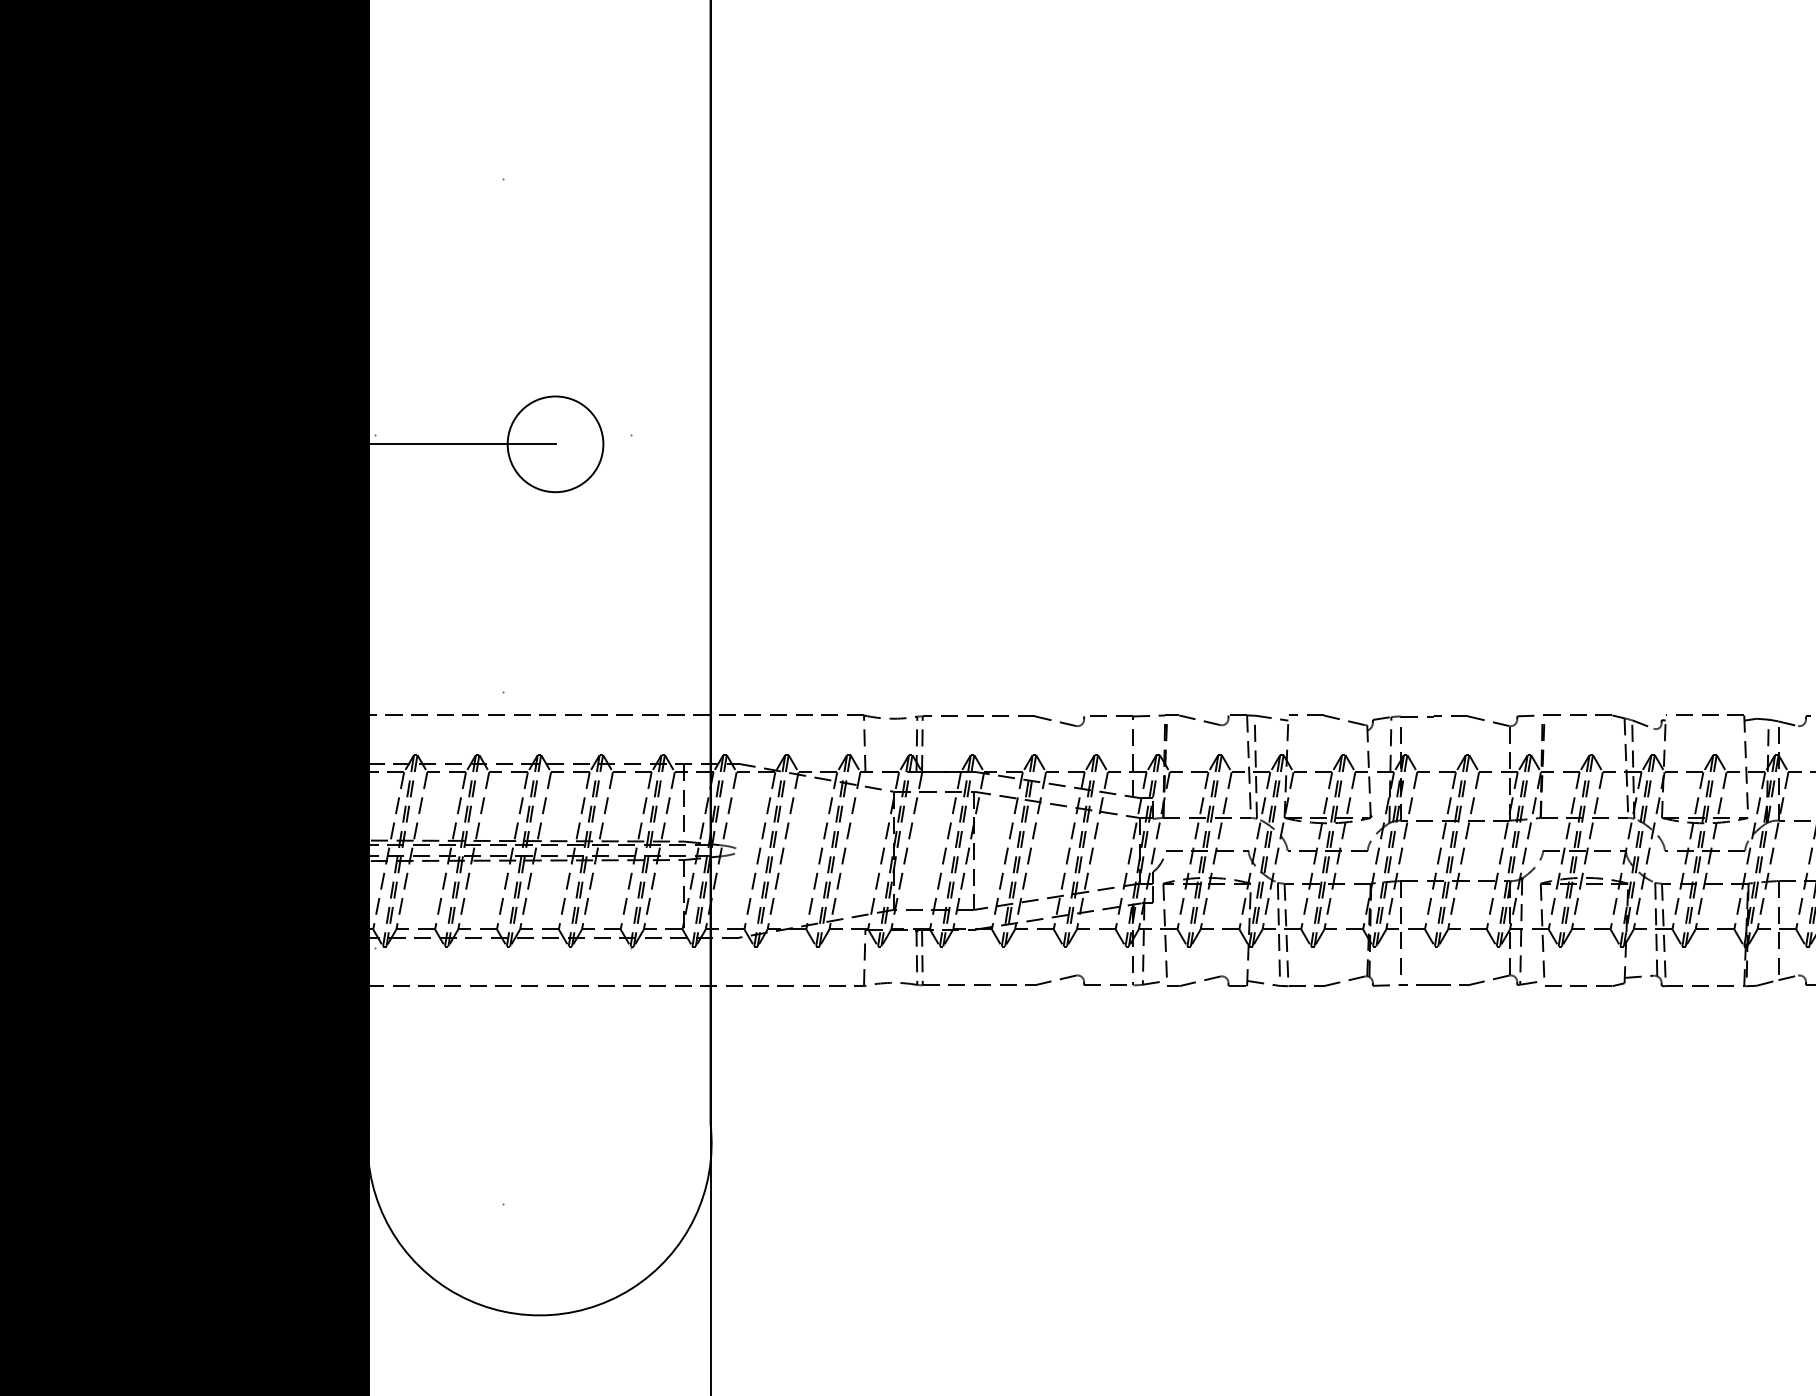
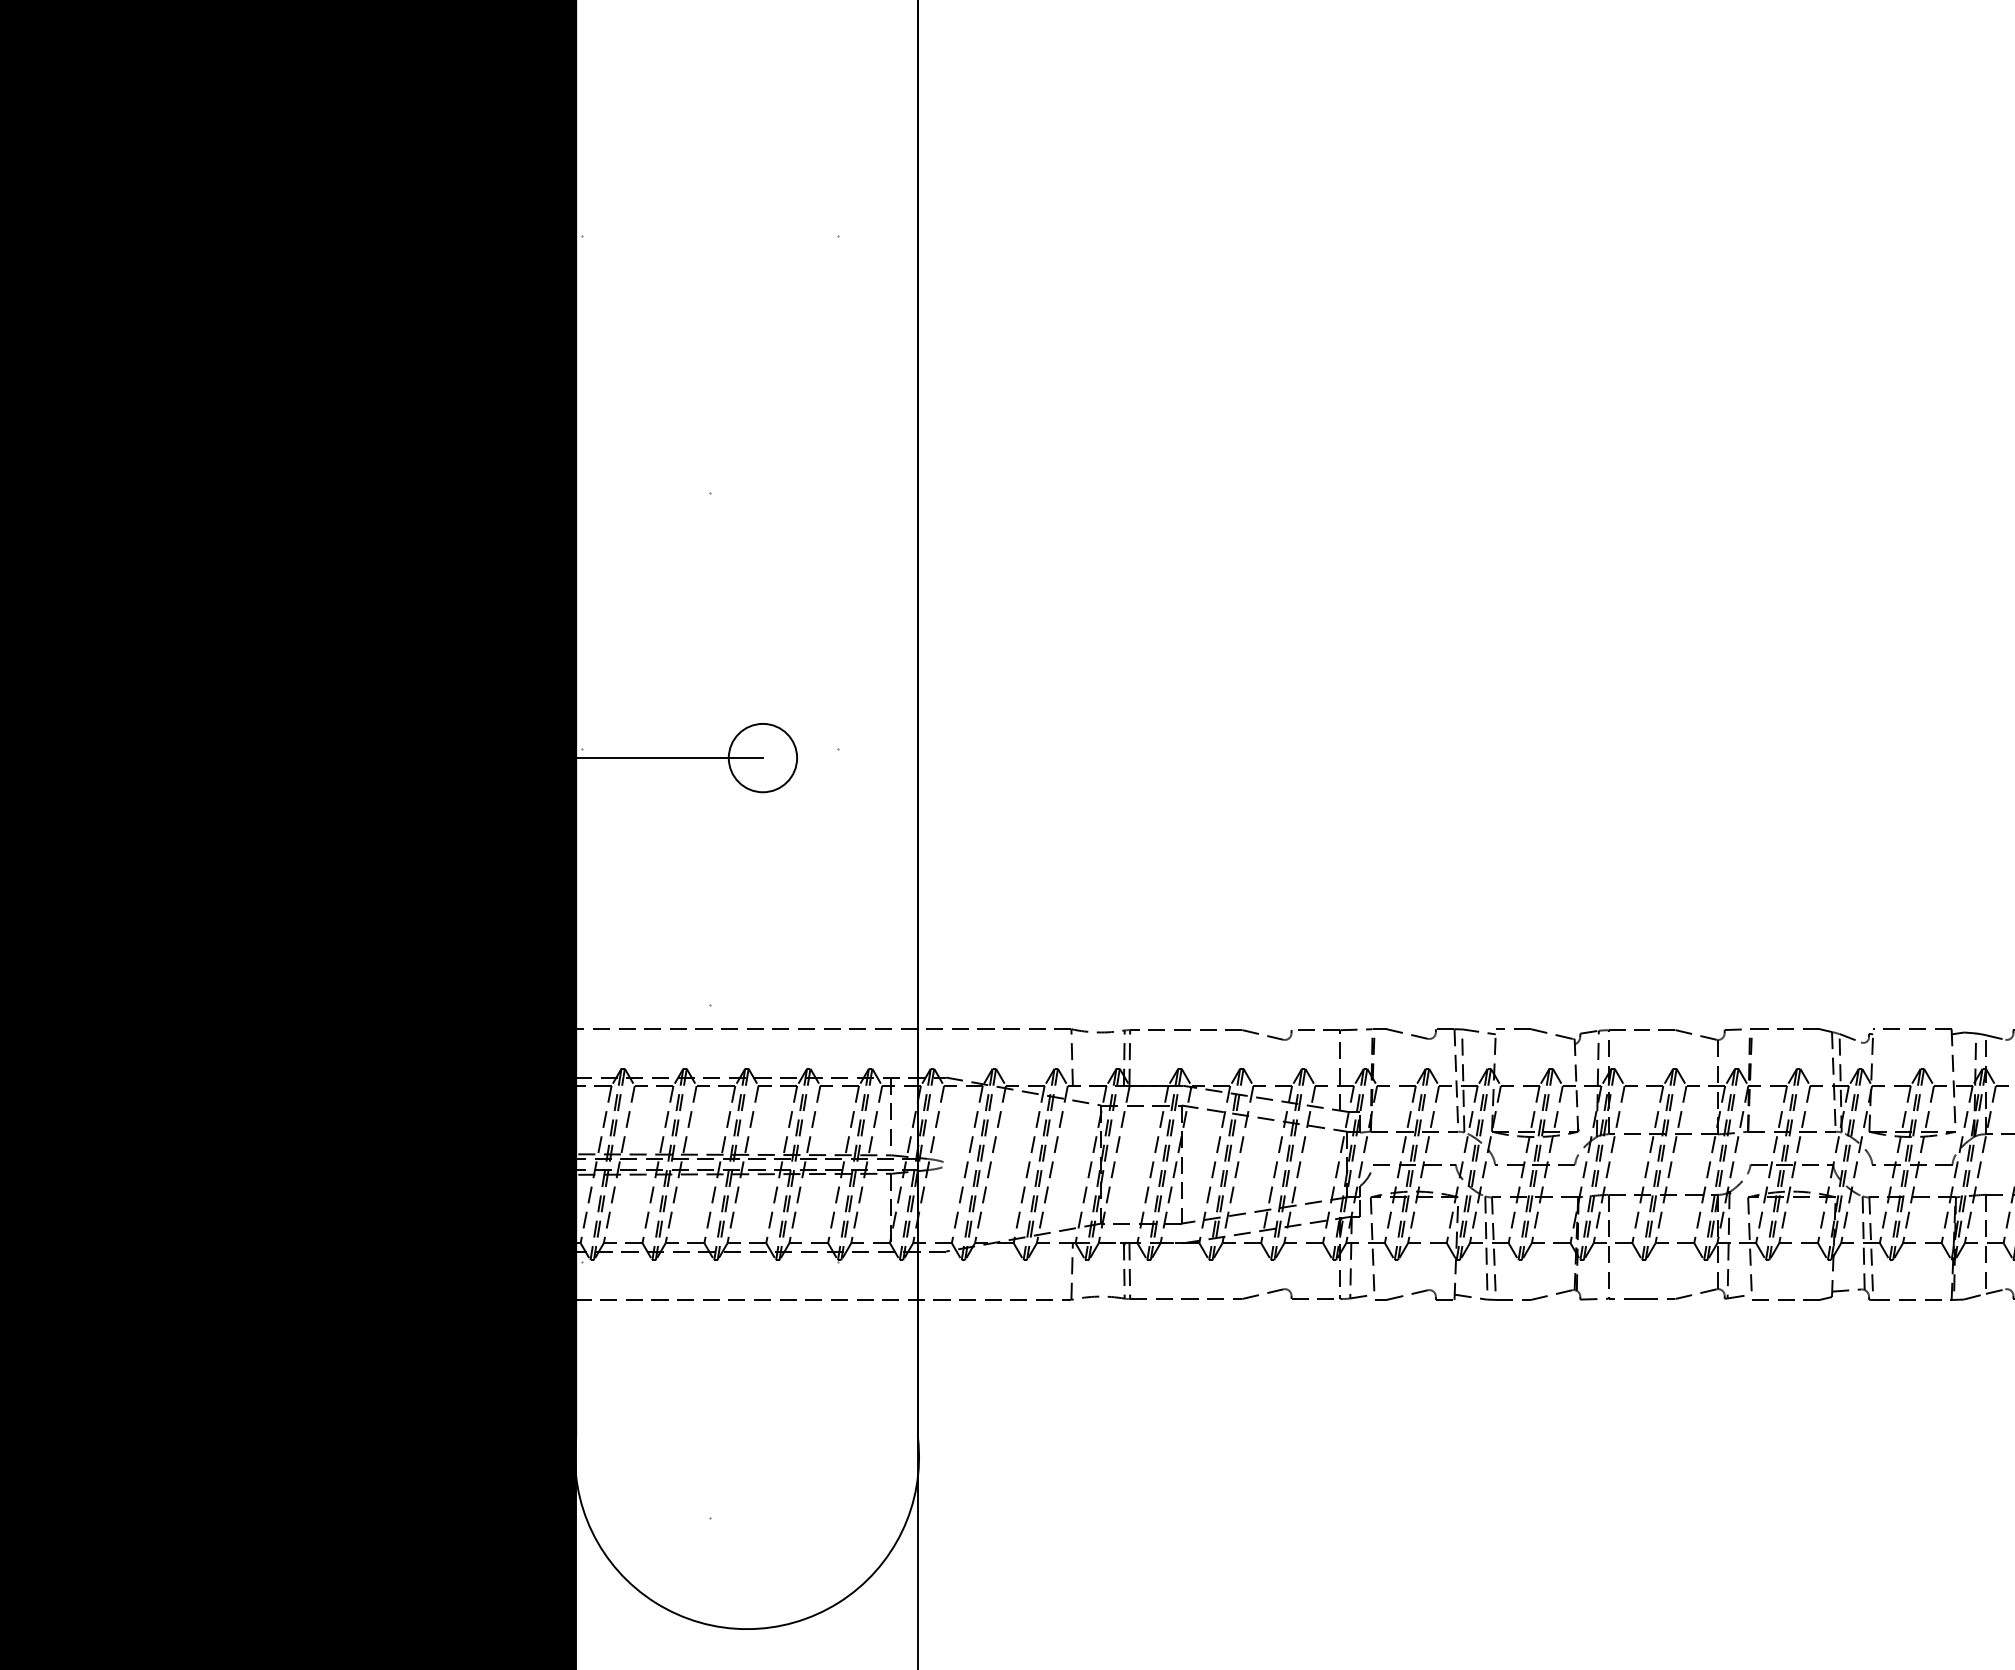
circle: (555, 443) -> (762, 757), size x0.71

